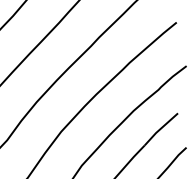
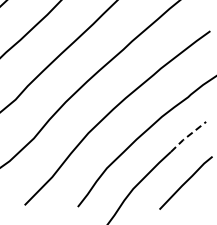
line: (161, 128) -> (188, 136), solid -> dashed

